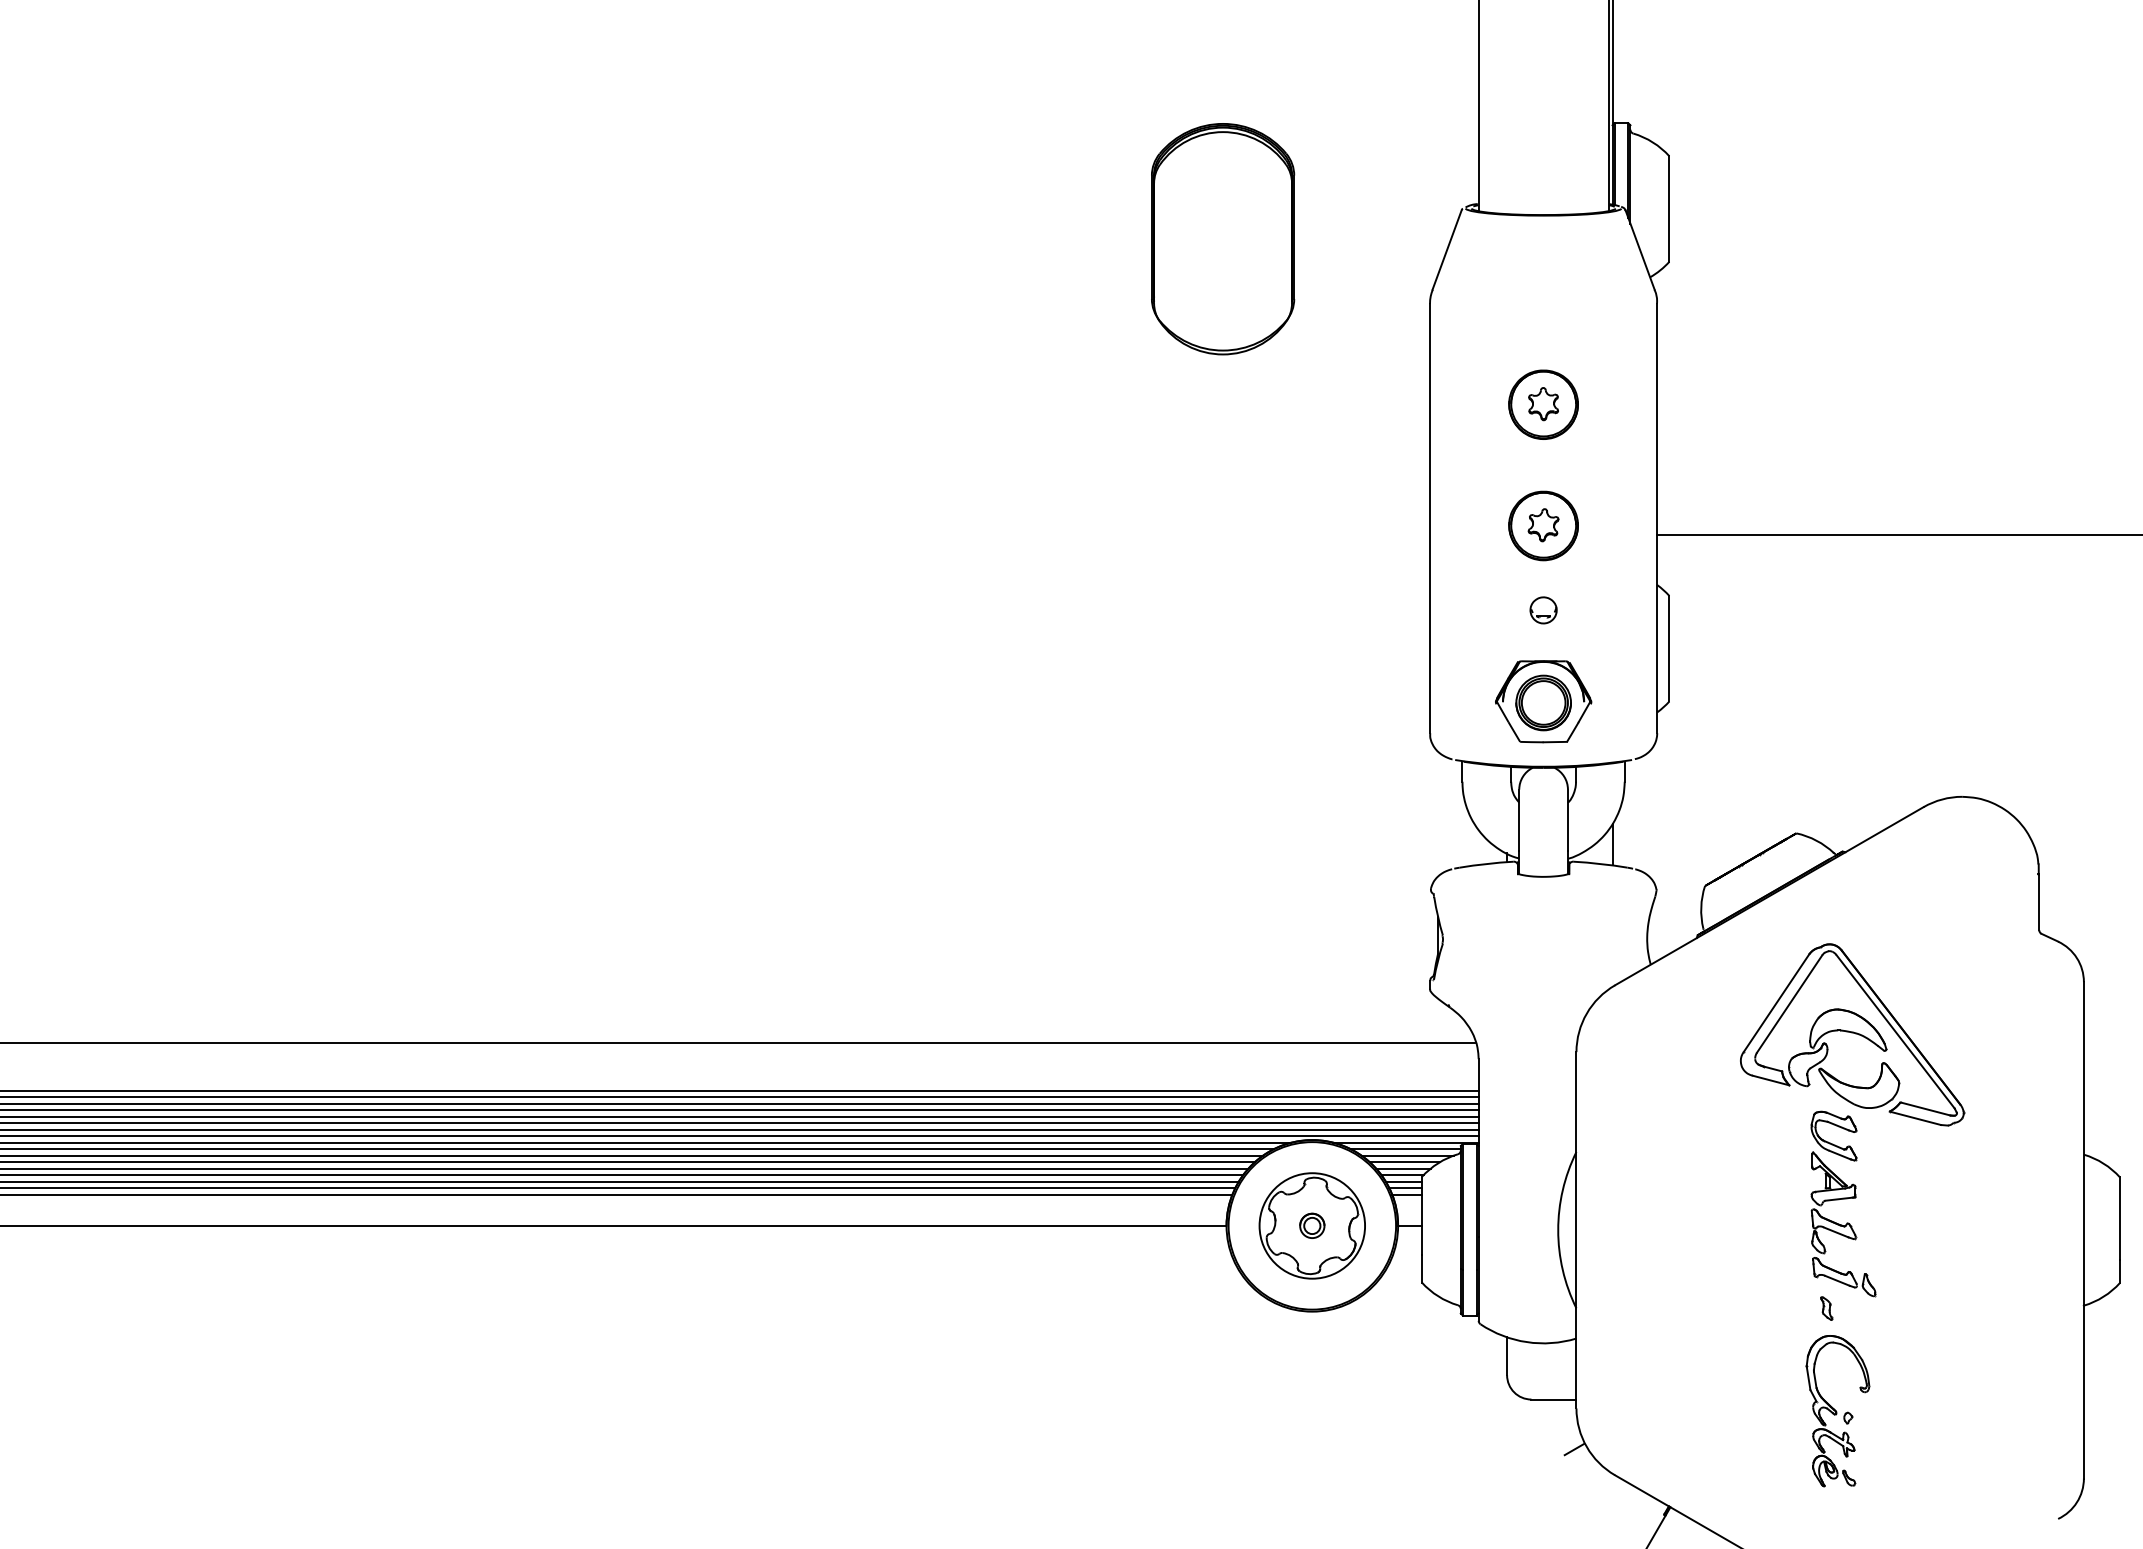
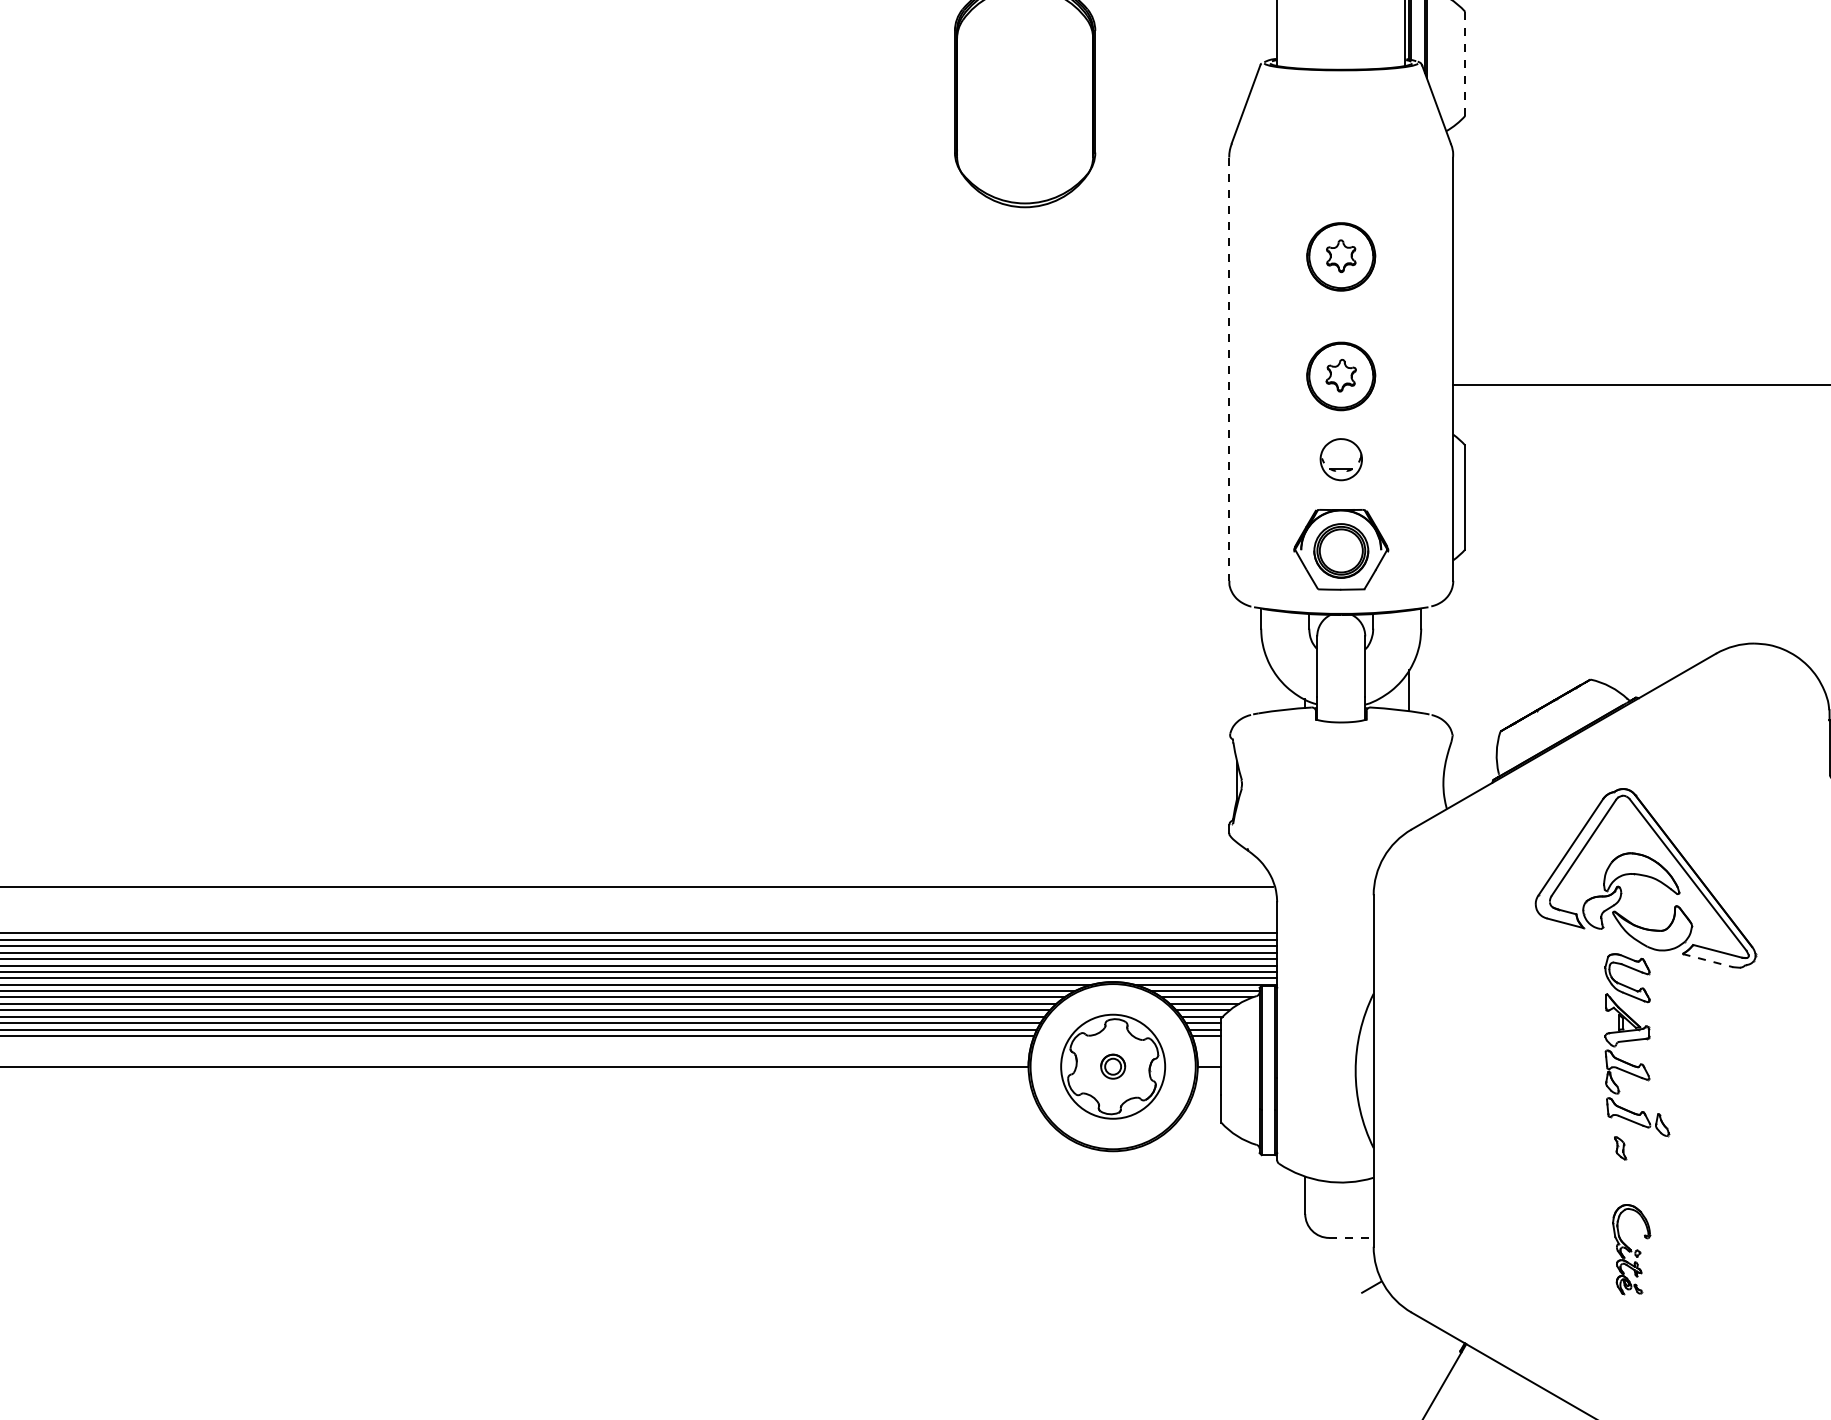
line: (1669, 209) -> (1465, 64), solid -> dashed
line: (1429, 518) -> (1228, 369), solid -> dashed
part: (1543, 610) -> (1341, 459), size x1.6
line: (1915, 1118) -> (1708, 960), solid -> dashed
line: (1553, 1399) -> (1351, 1237), solid -> dashed
part: (1837, 1411) -> (1631, 1249), size x0.6

